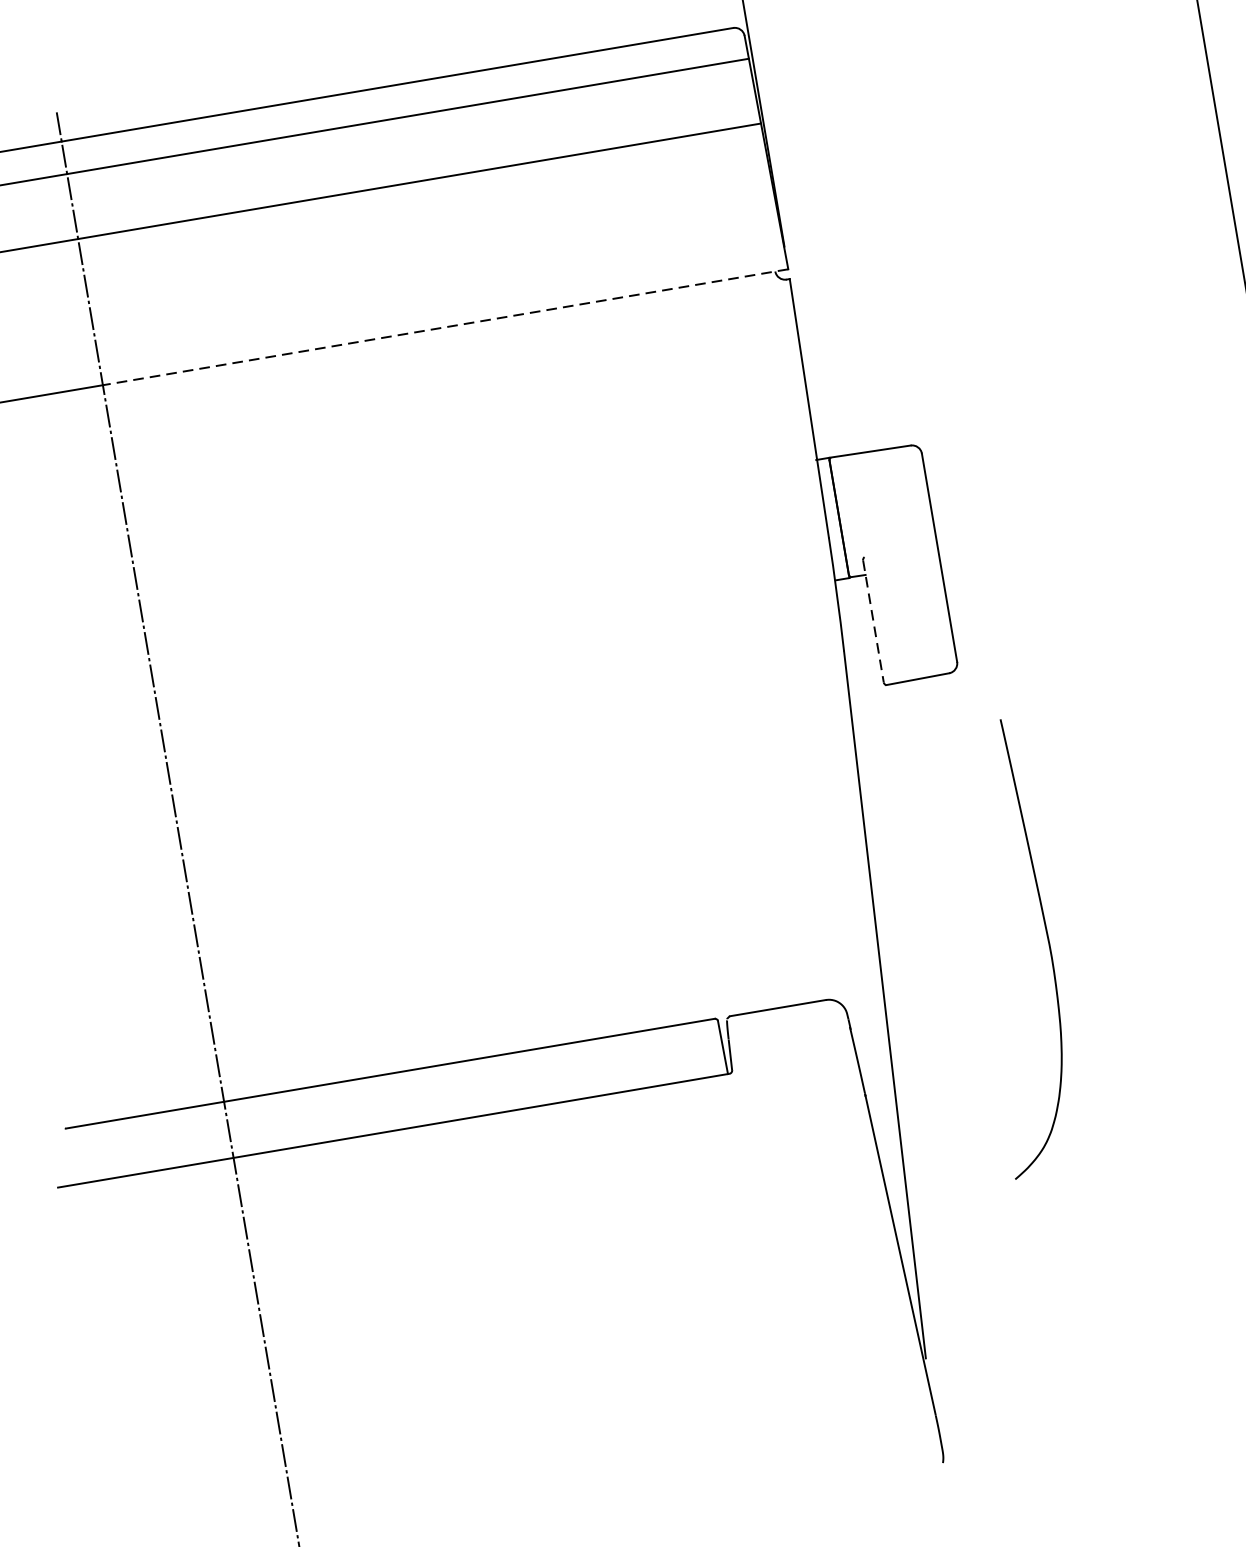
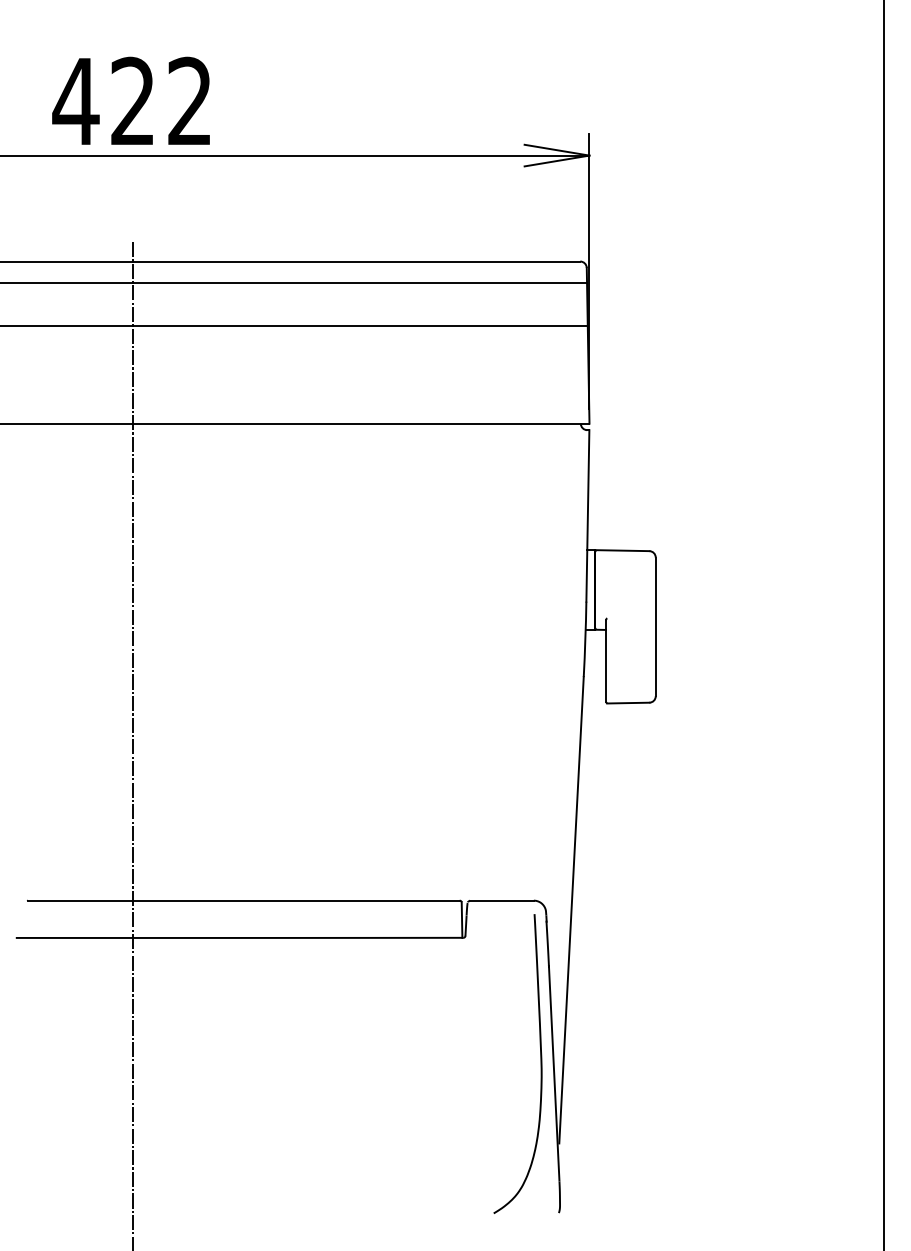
line: (444, 327) -> (360, 423), dashed -> solid
line: (874, 620) -> (606, 660), dashed -> solid
curve: (1047, 942) -> (540, 1063), moved

